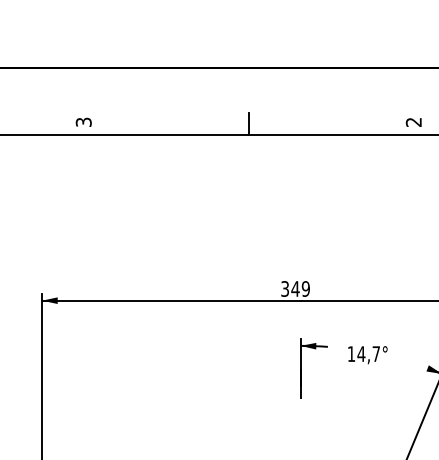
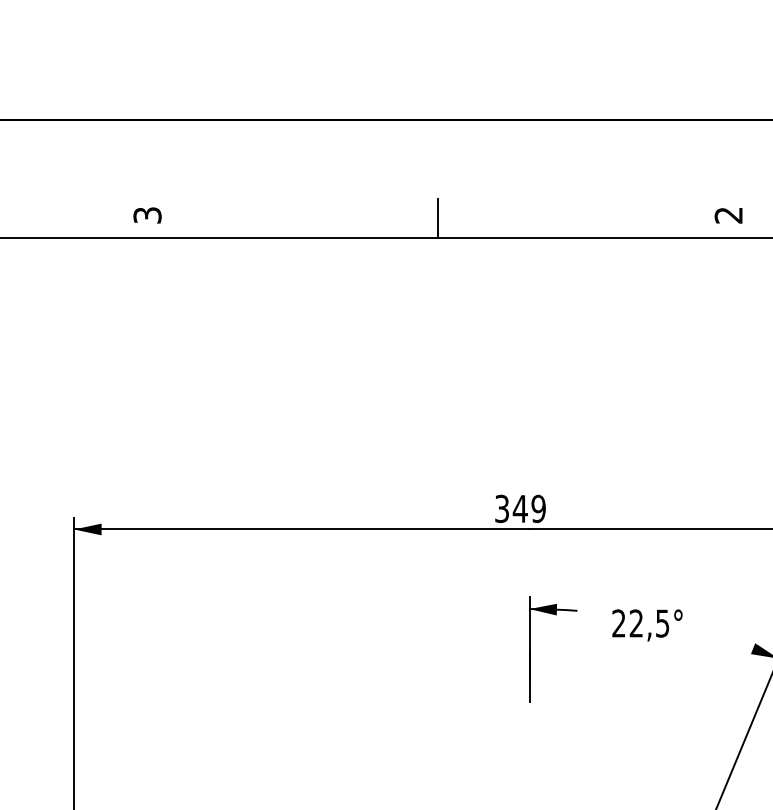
text: (363, 354) -> (640, 624), 14,7° -> 22,5°

